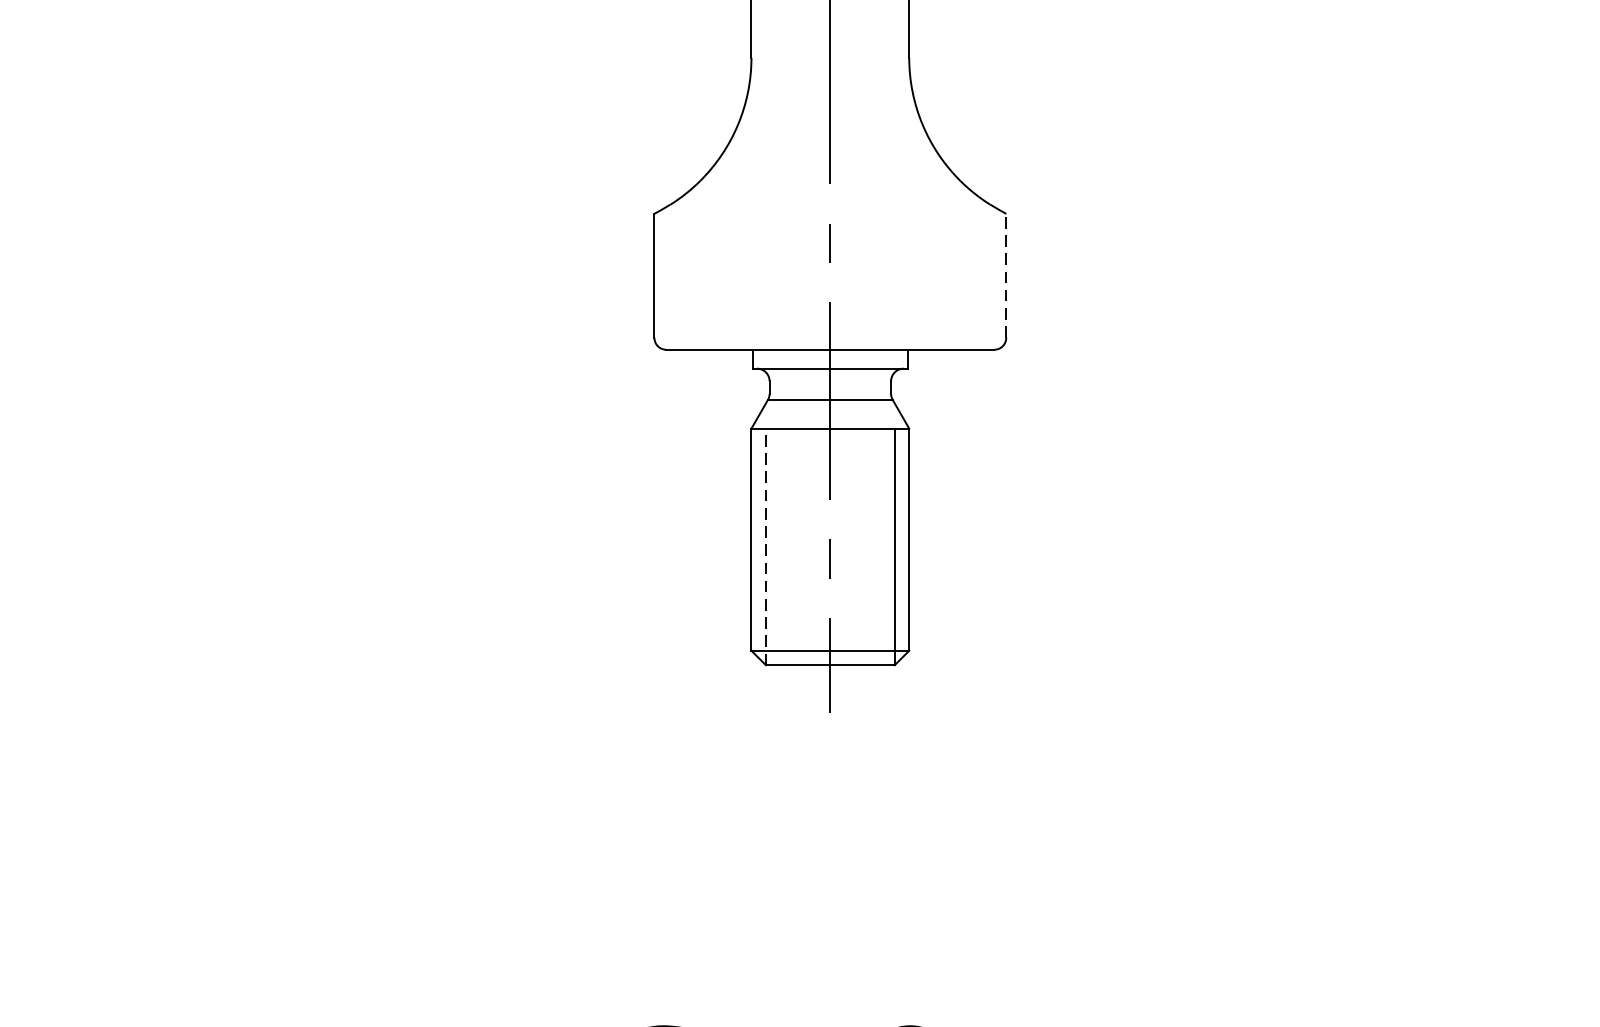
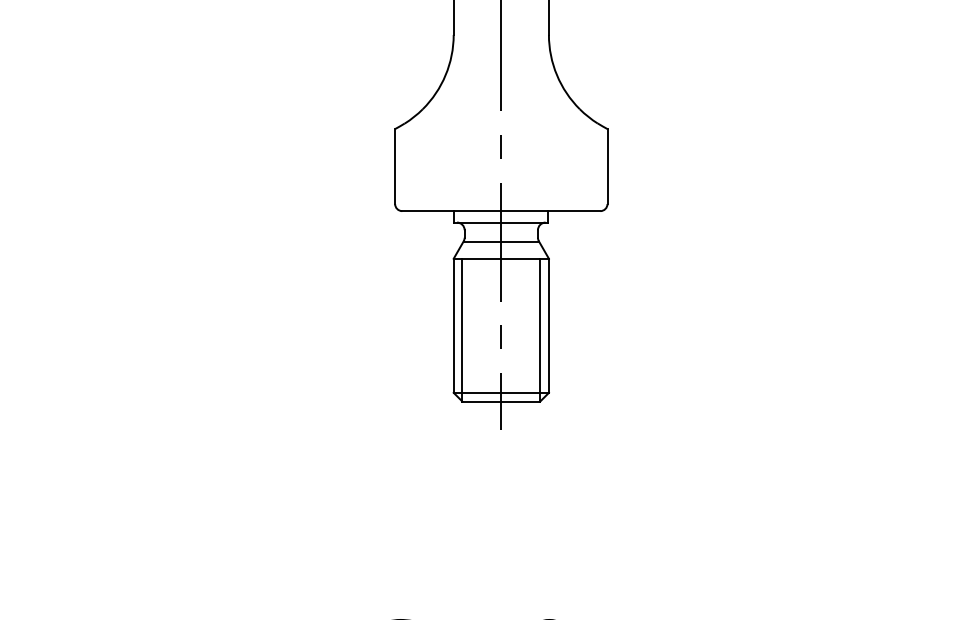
line: (1006, 275) -> (607, 166), dashed -> solid
line: (766, 545) -> (462, 329), dashed -> solid

